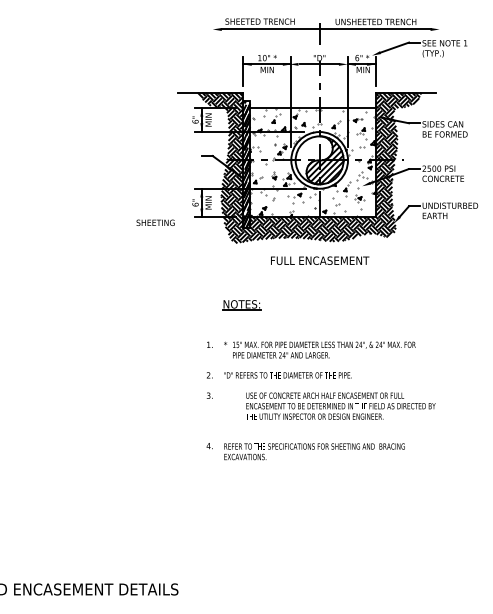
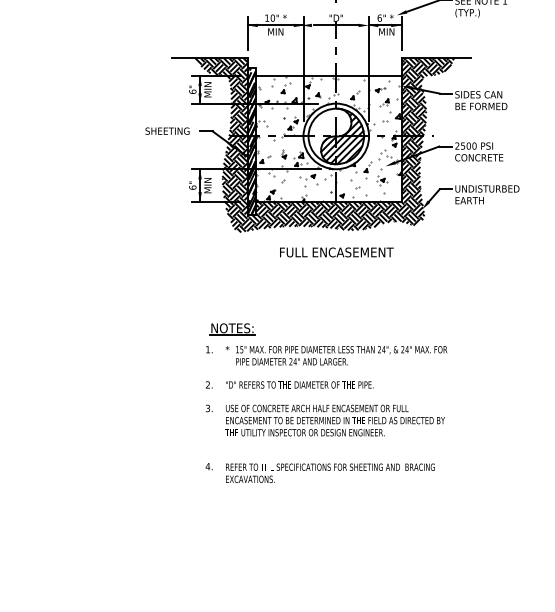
text: (155, 222) -> (167, 130), moved
part: (241, 305) -> (232, 329), moved
text: (340, 405) -> (334, 419), moved

